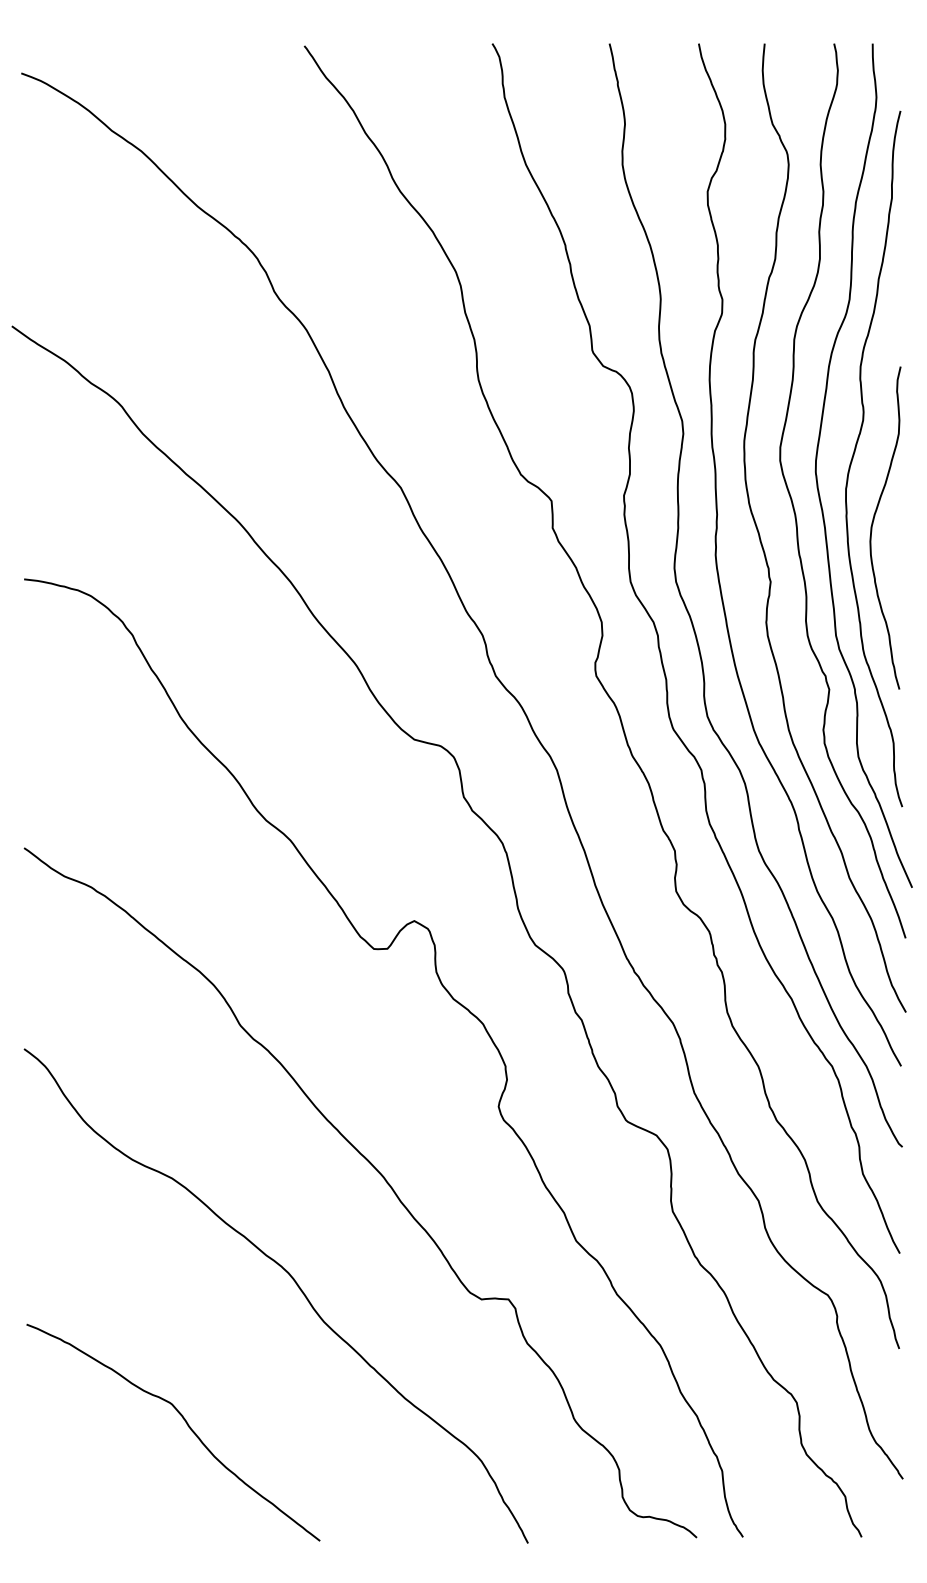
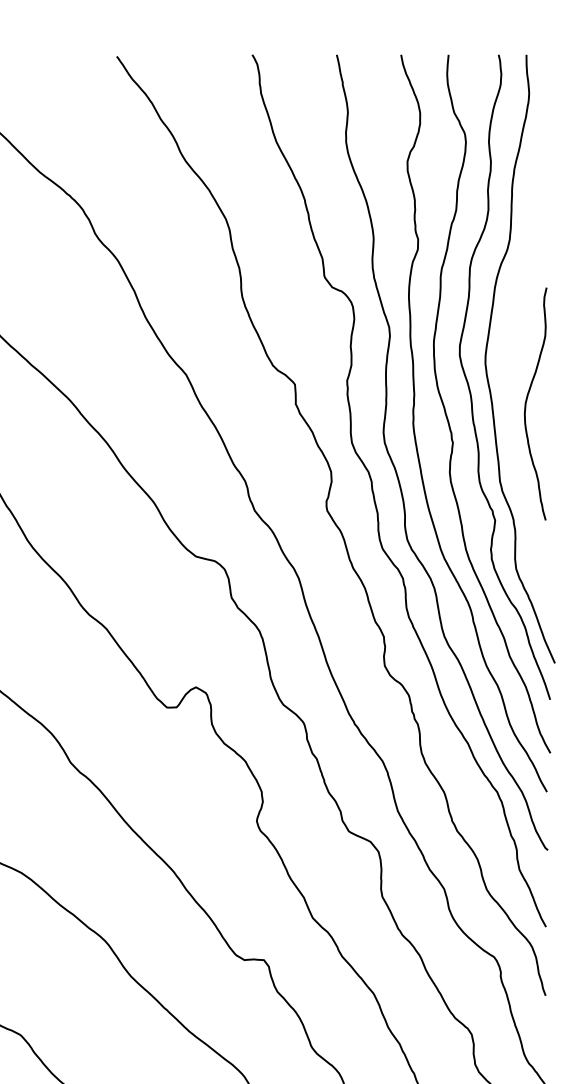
curve: (855, 452) -> (514, 349), removed

